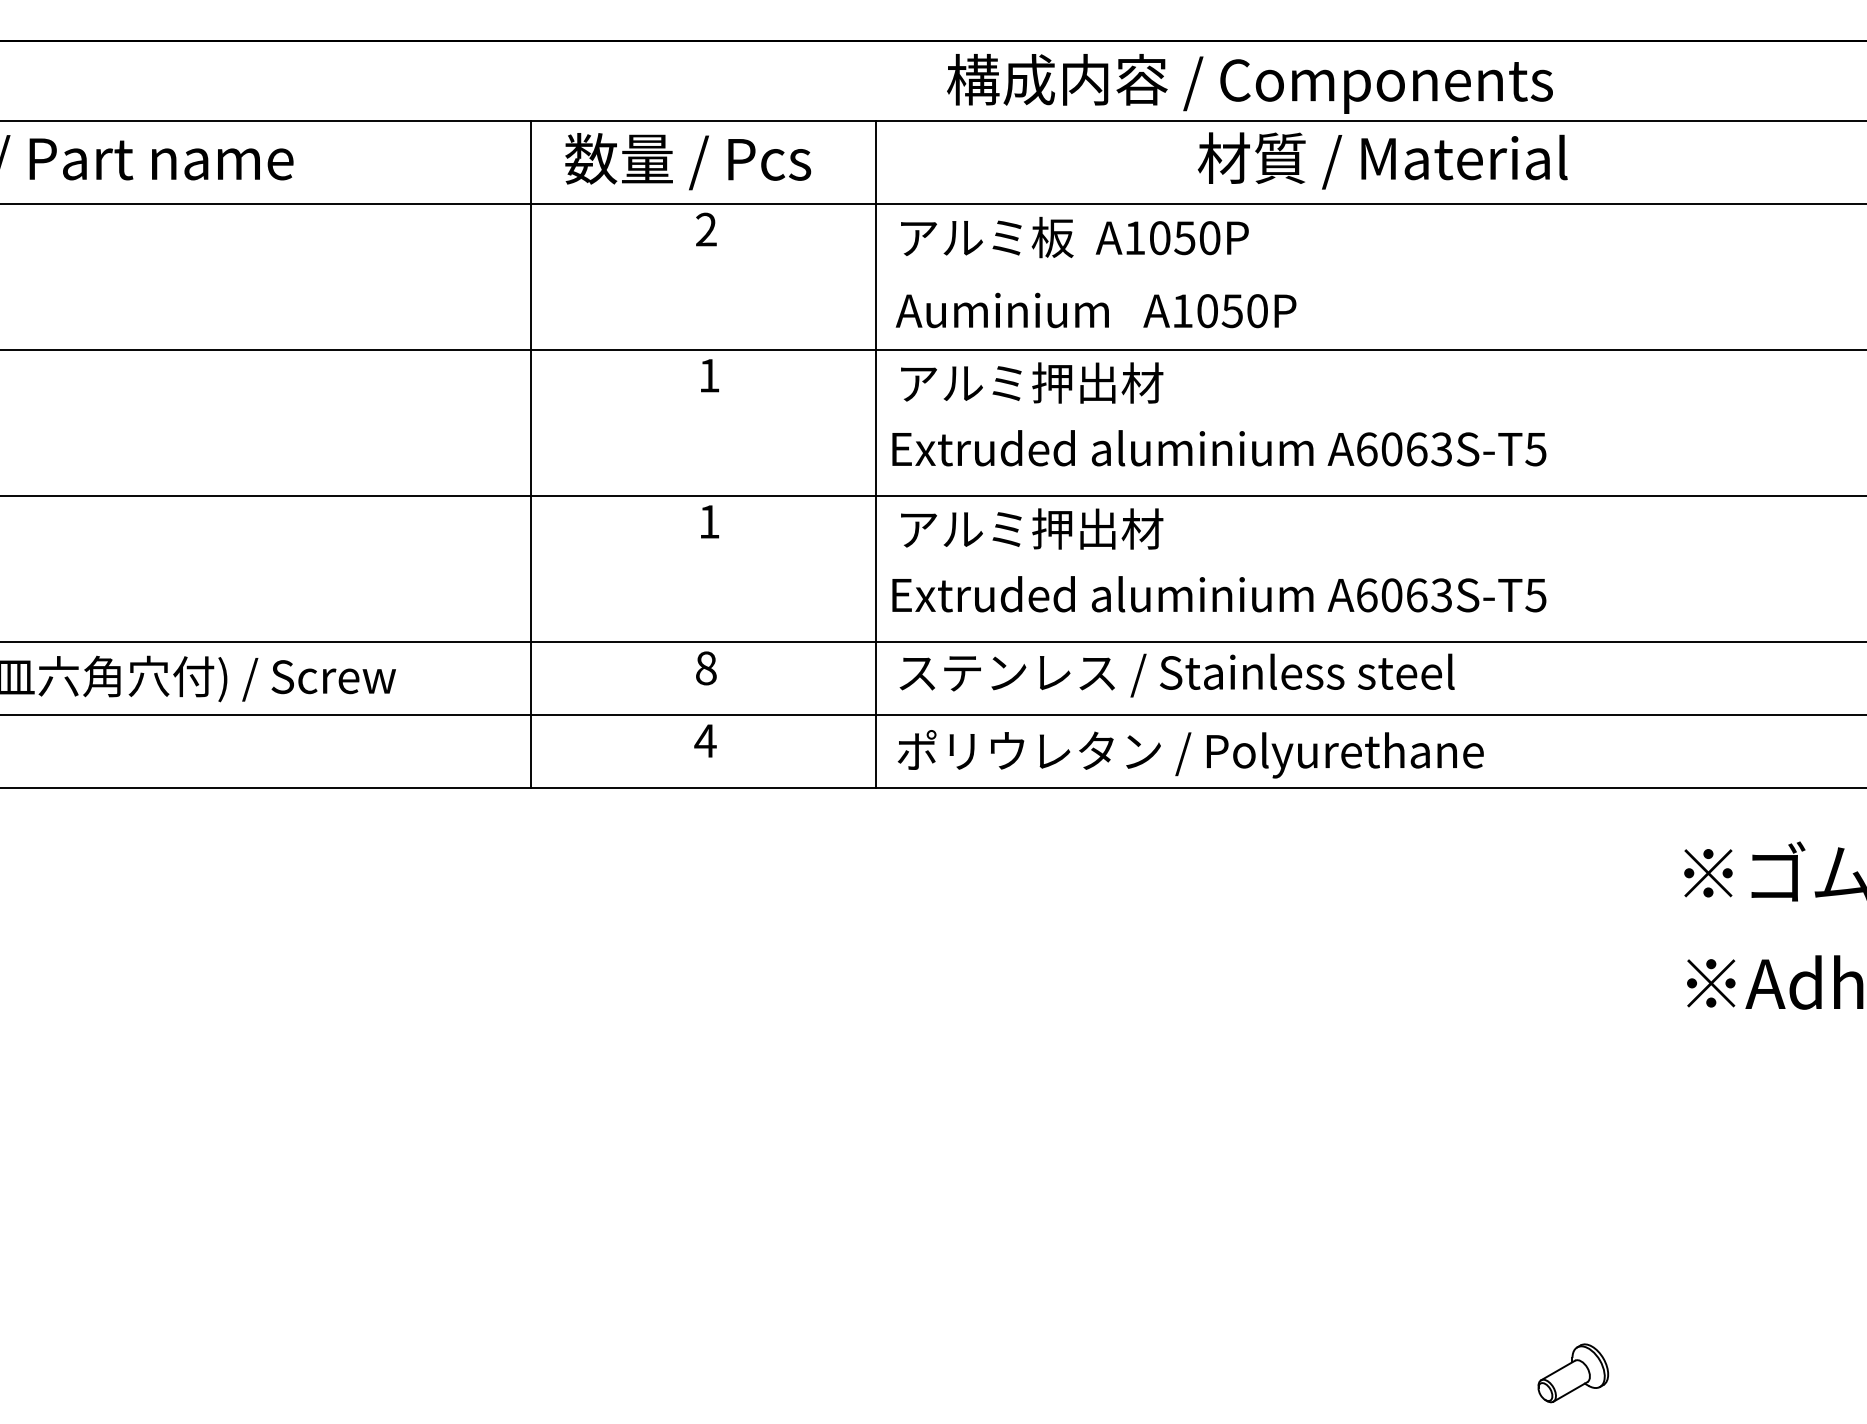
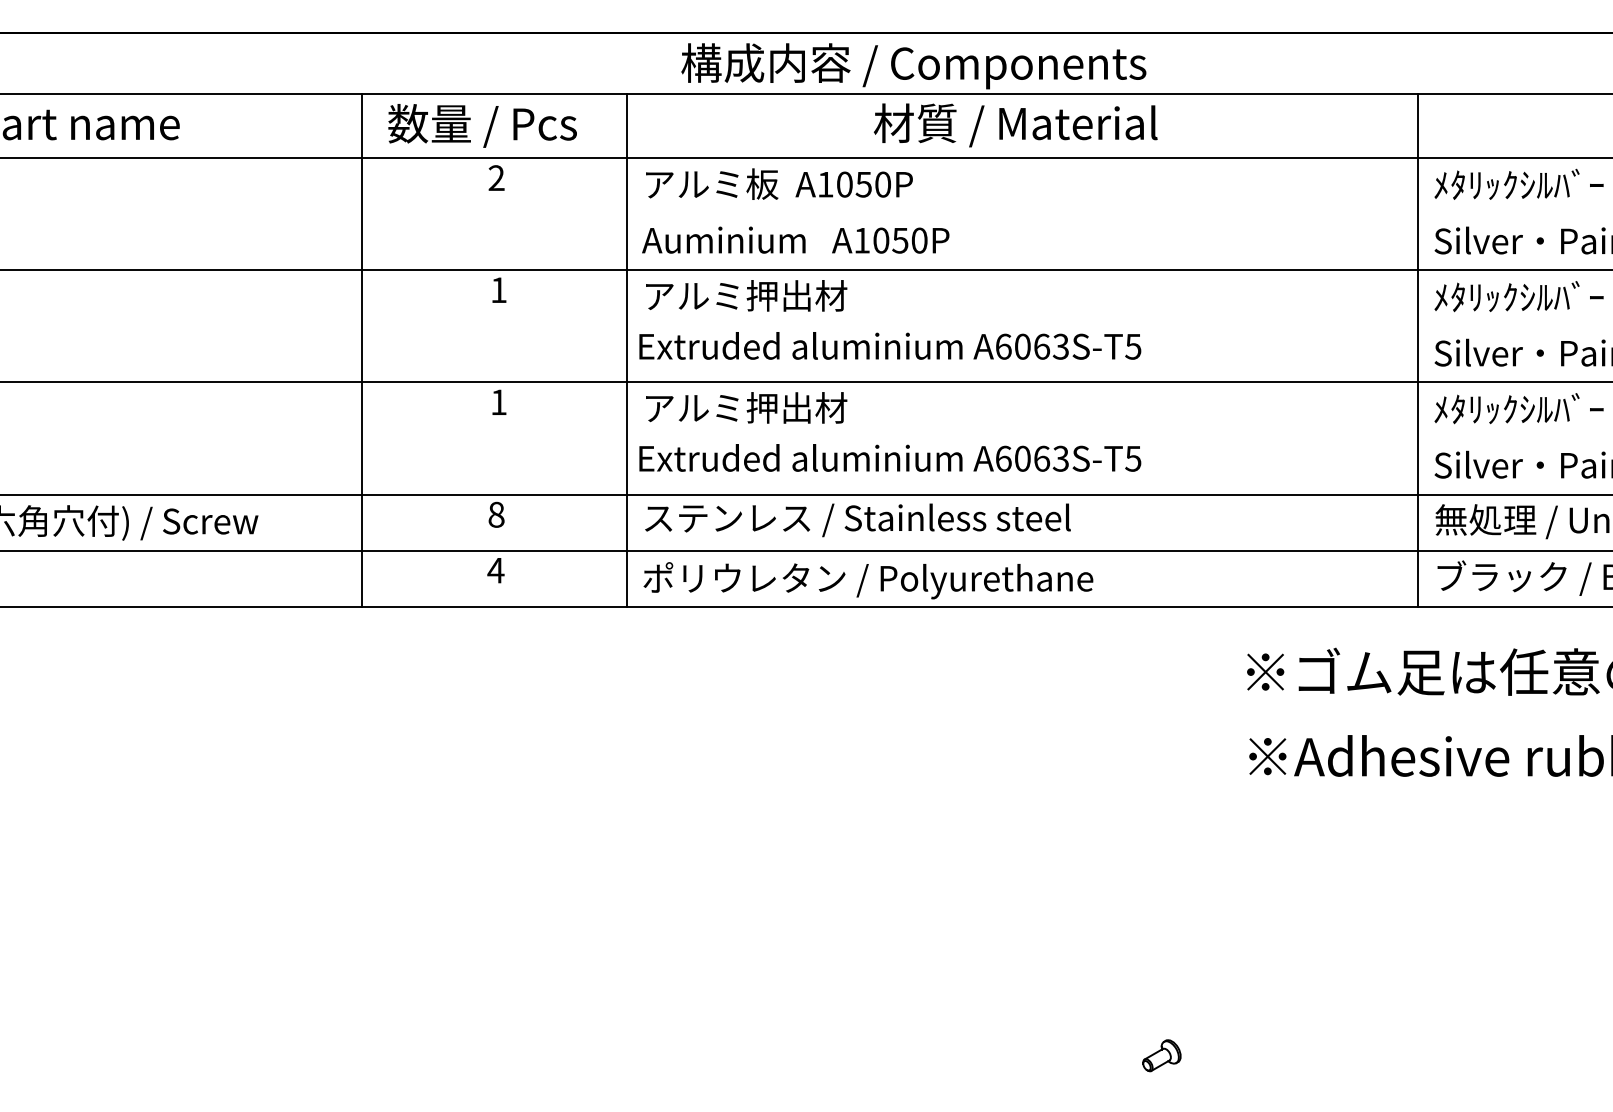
part: (1572, 1372) -> (1161, 1055), size x0.7

